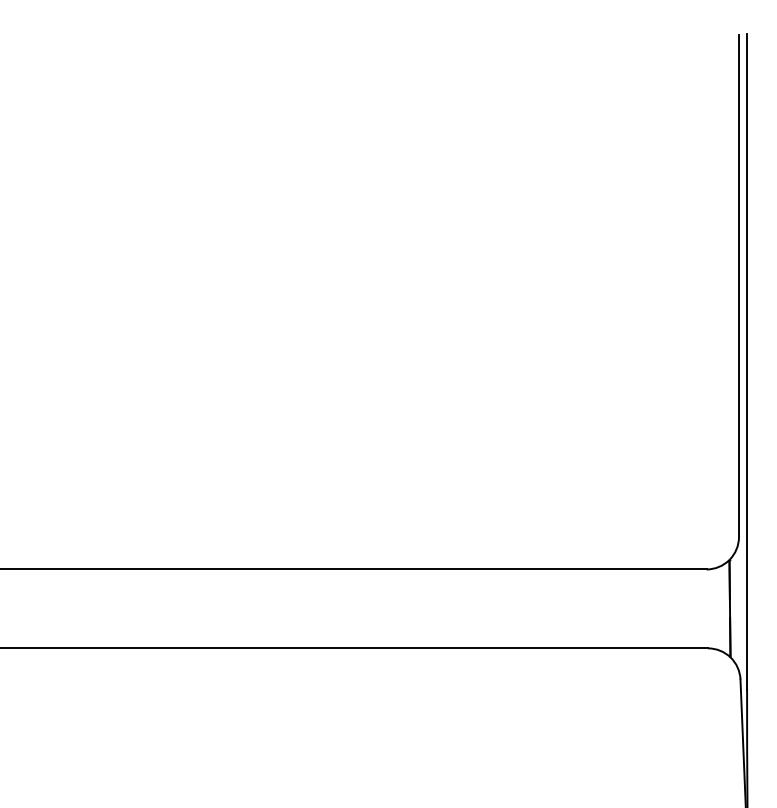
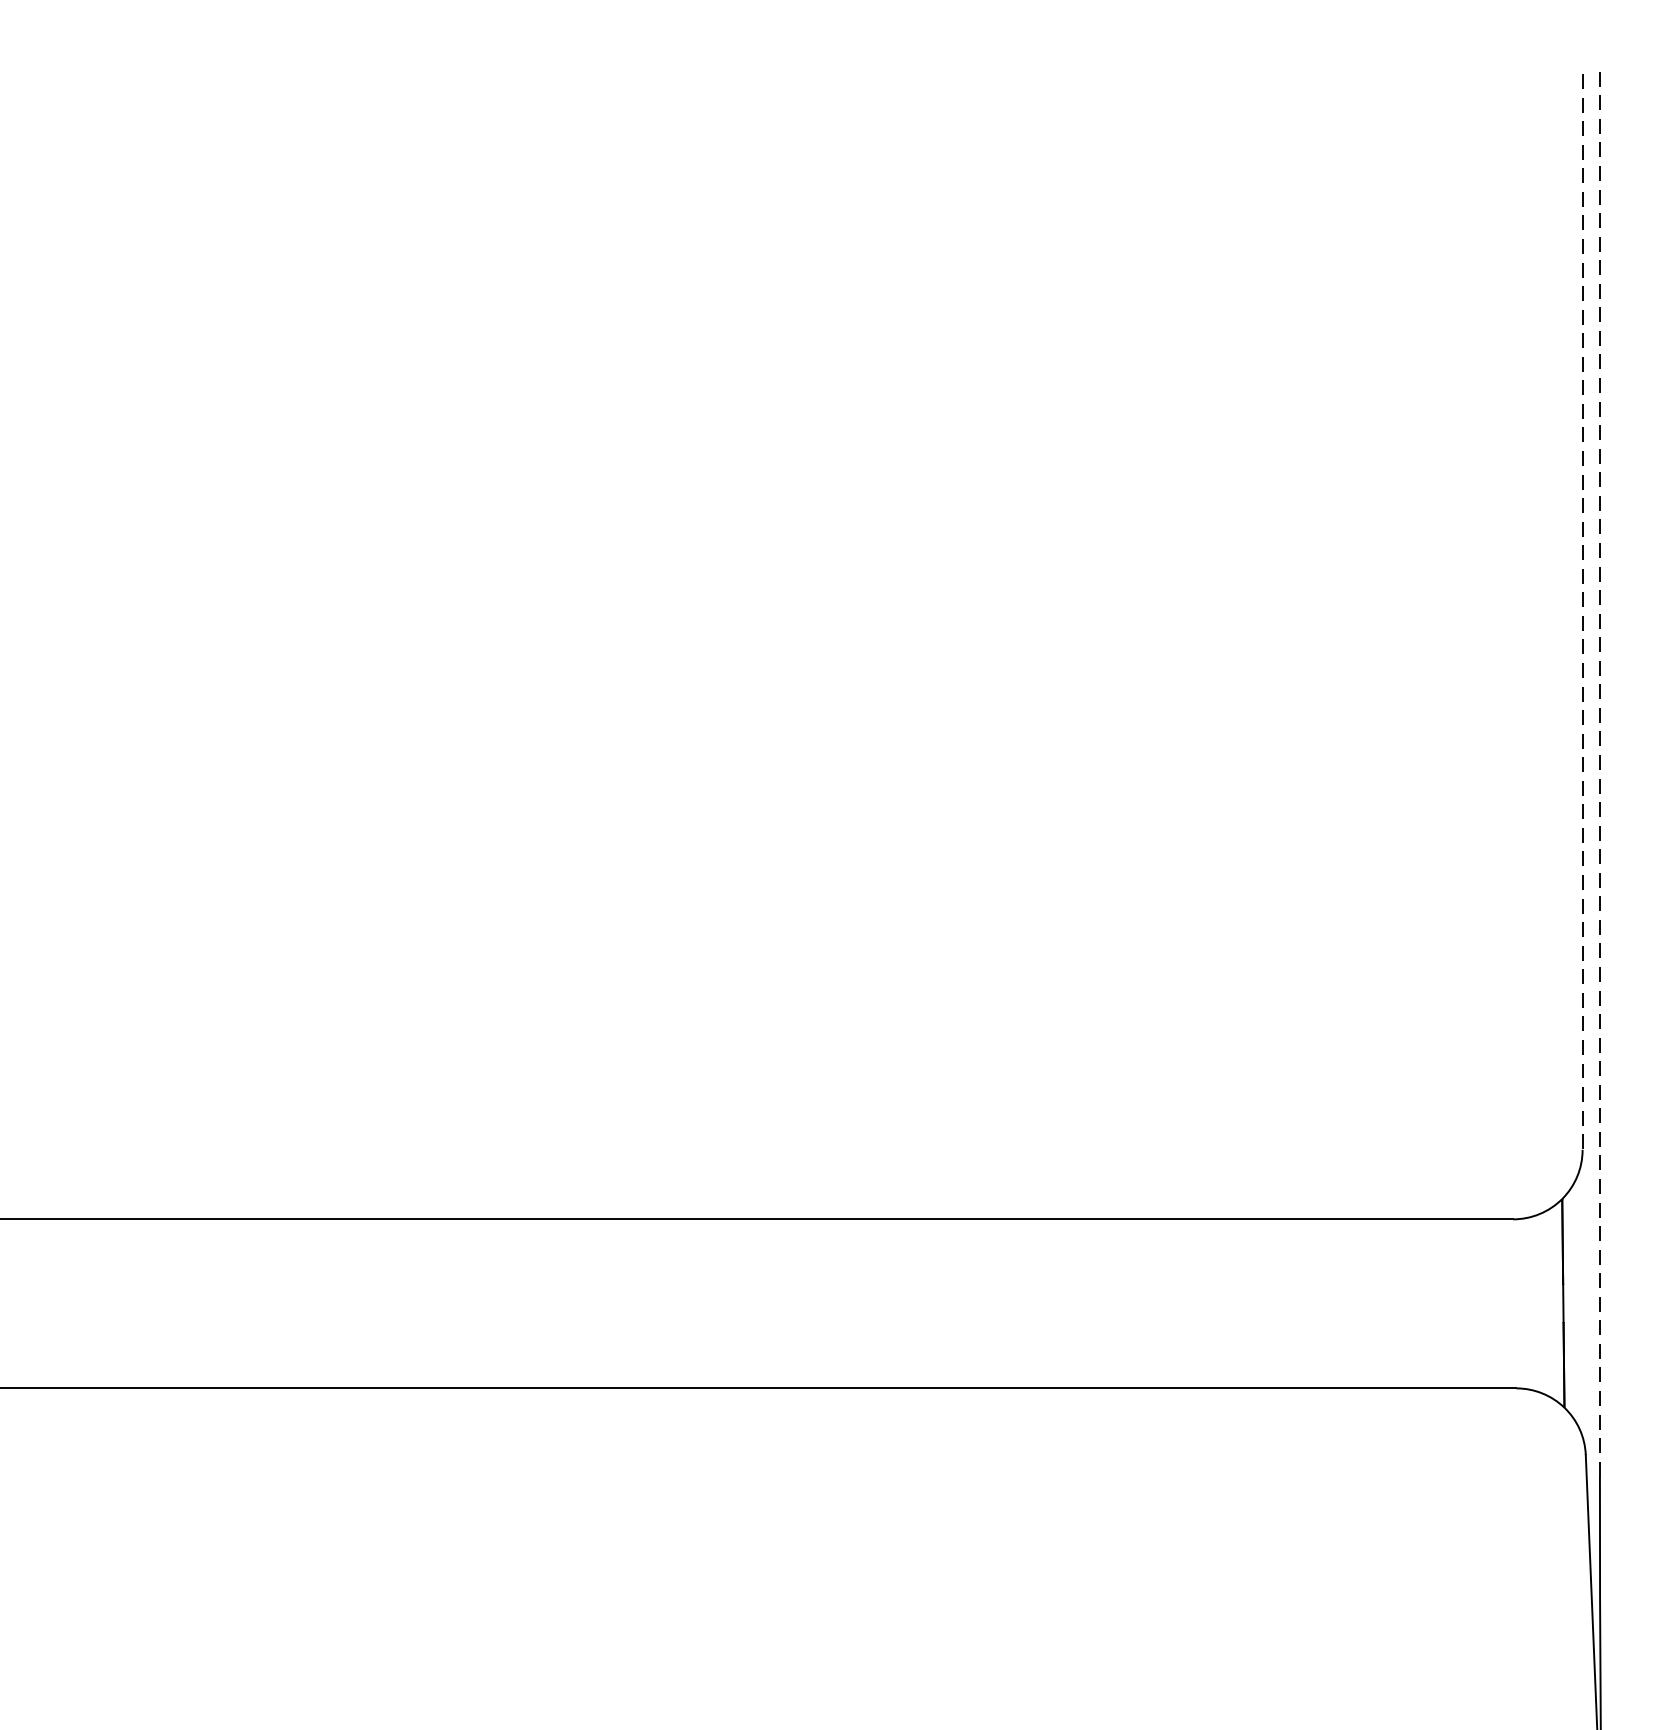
line: (738, 286) -> (1581, 613), solid -> dashed
line: (747, 361) -> (1600, 773), solid -> dashed

